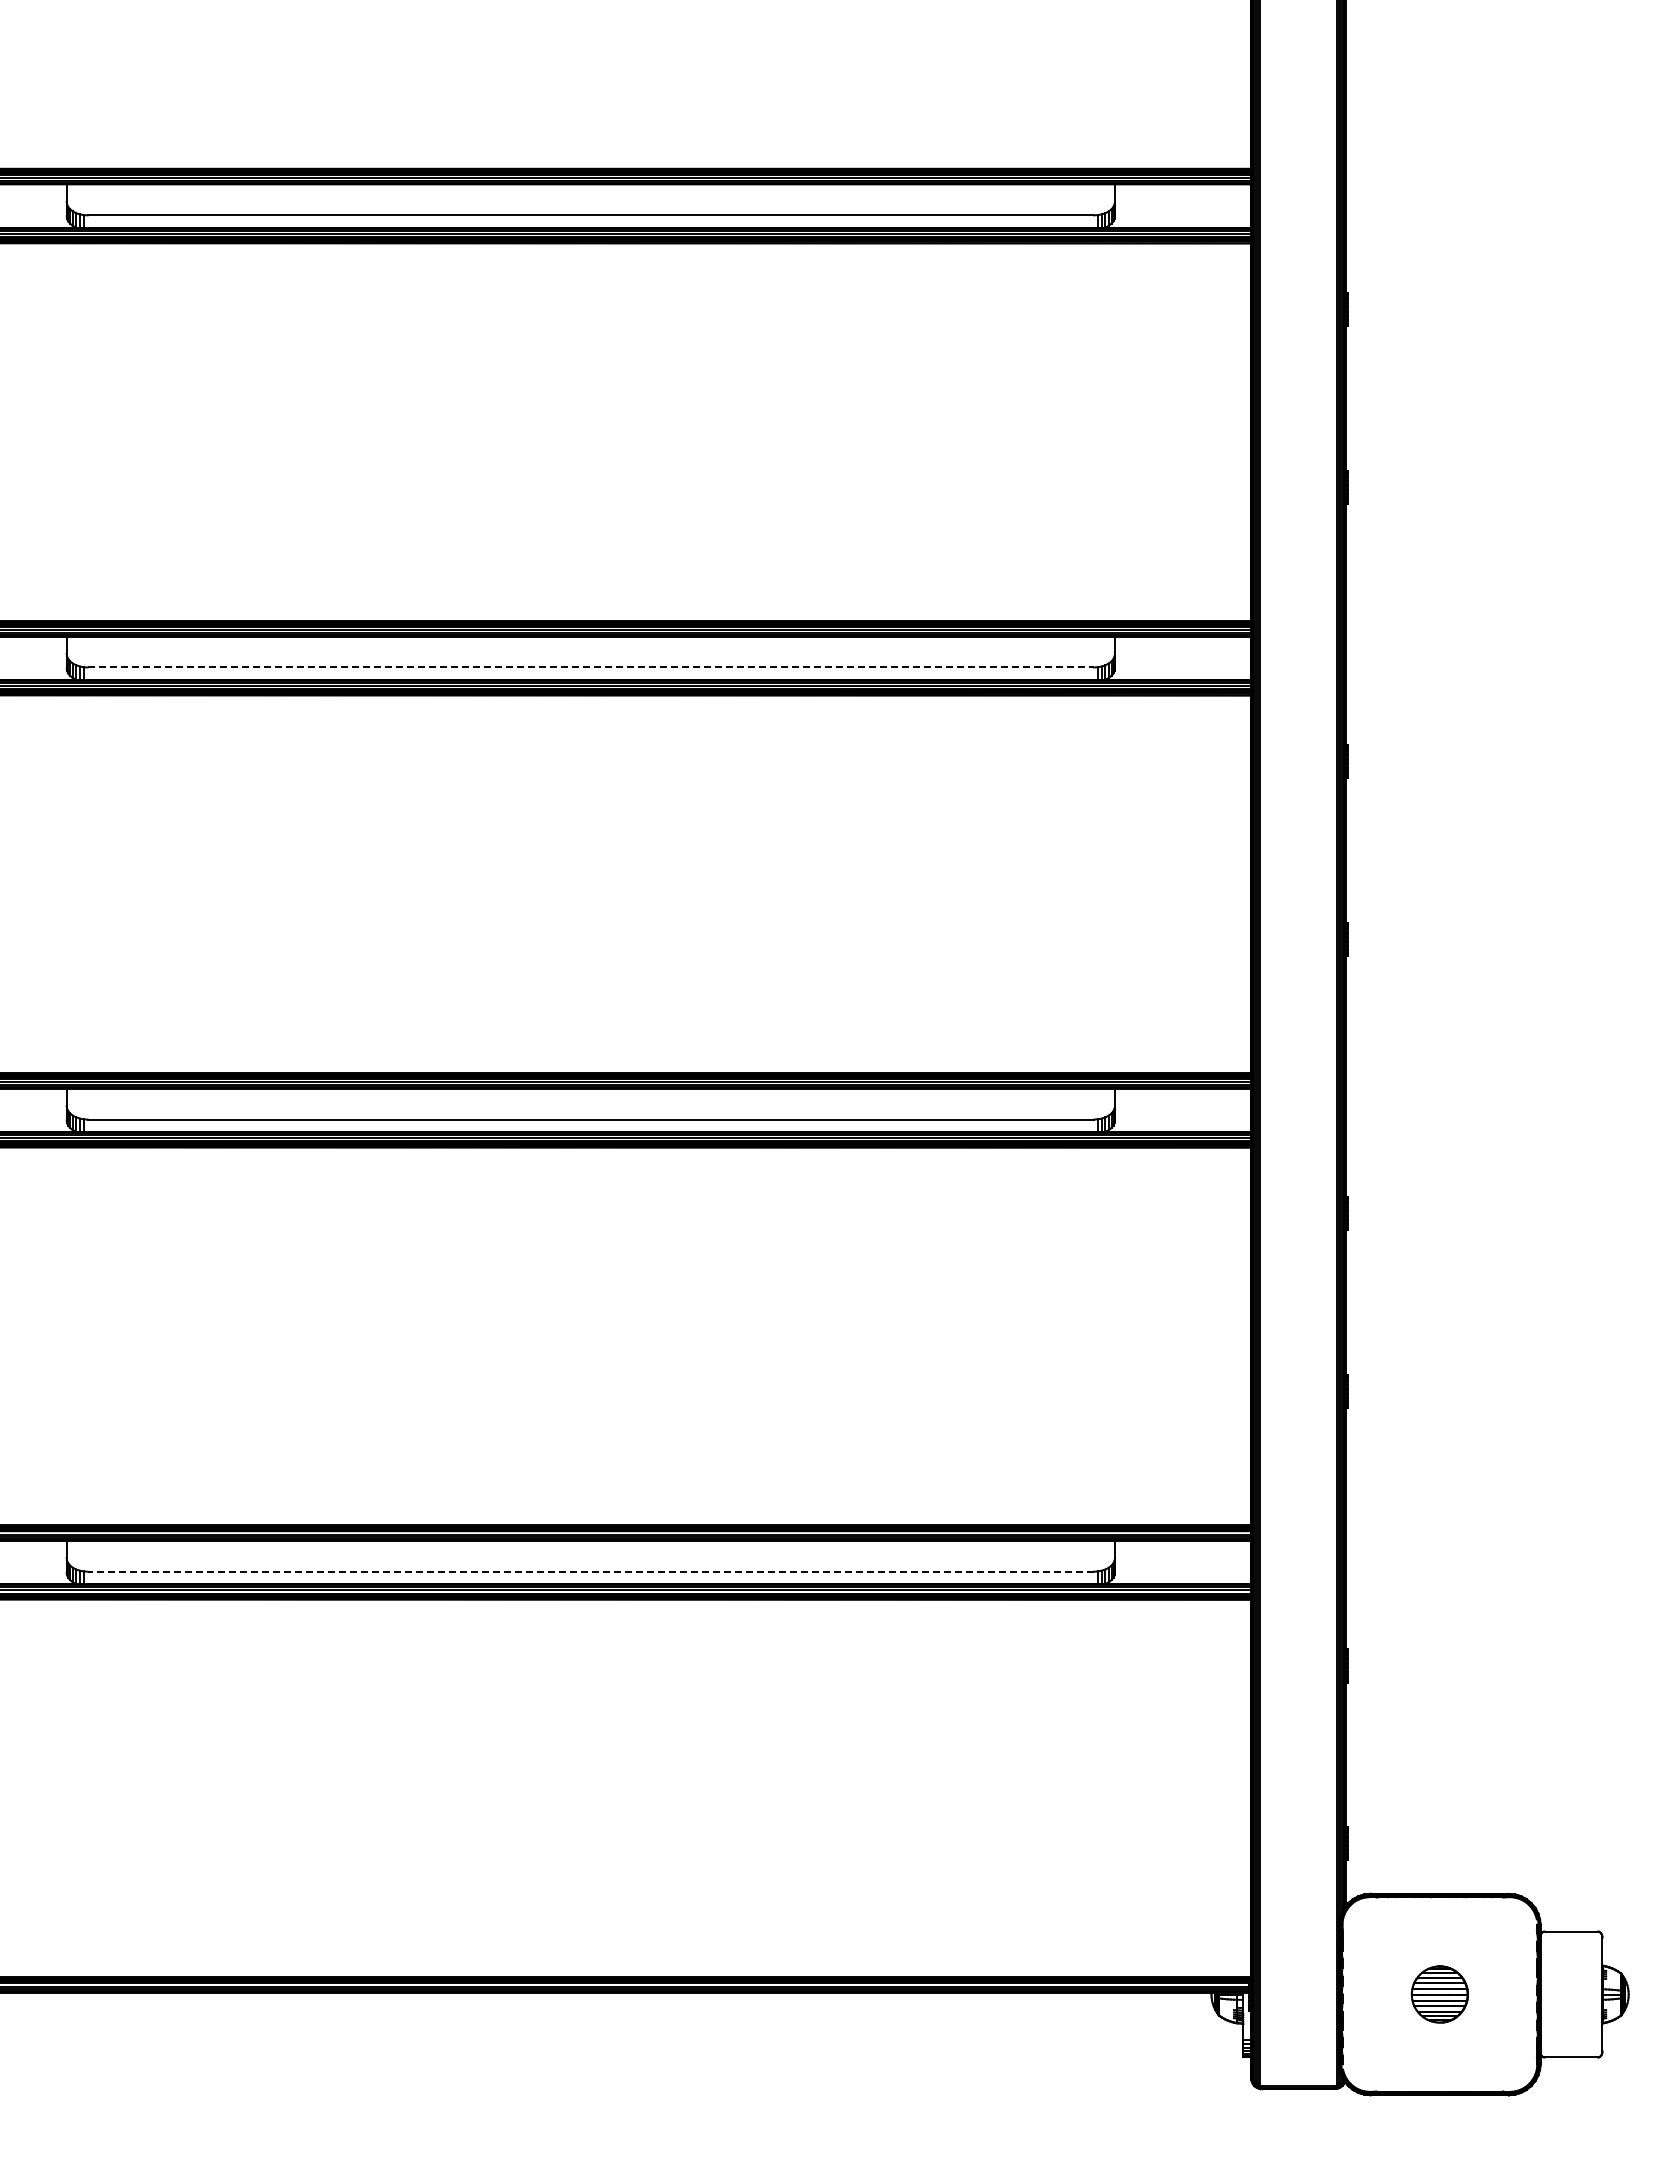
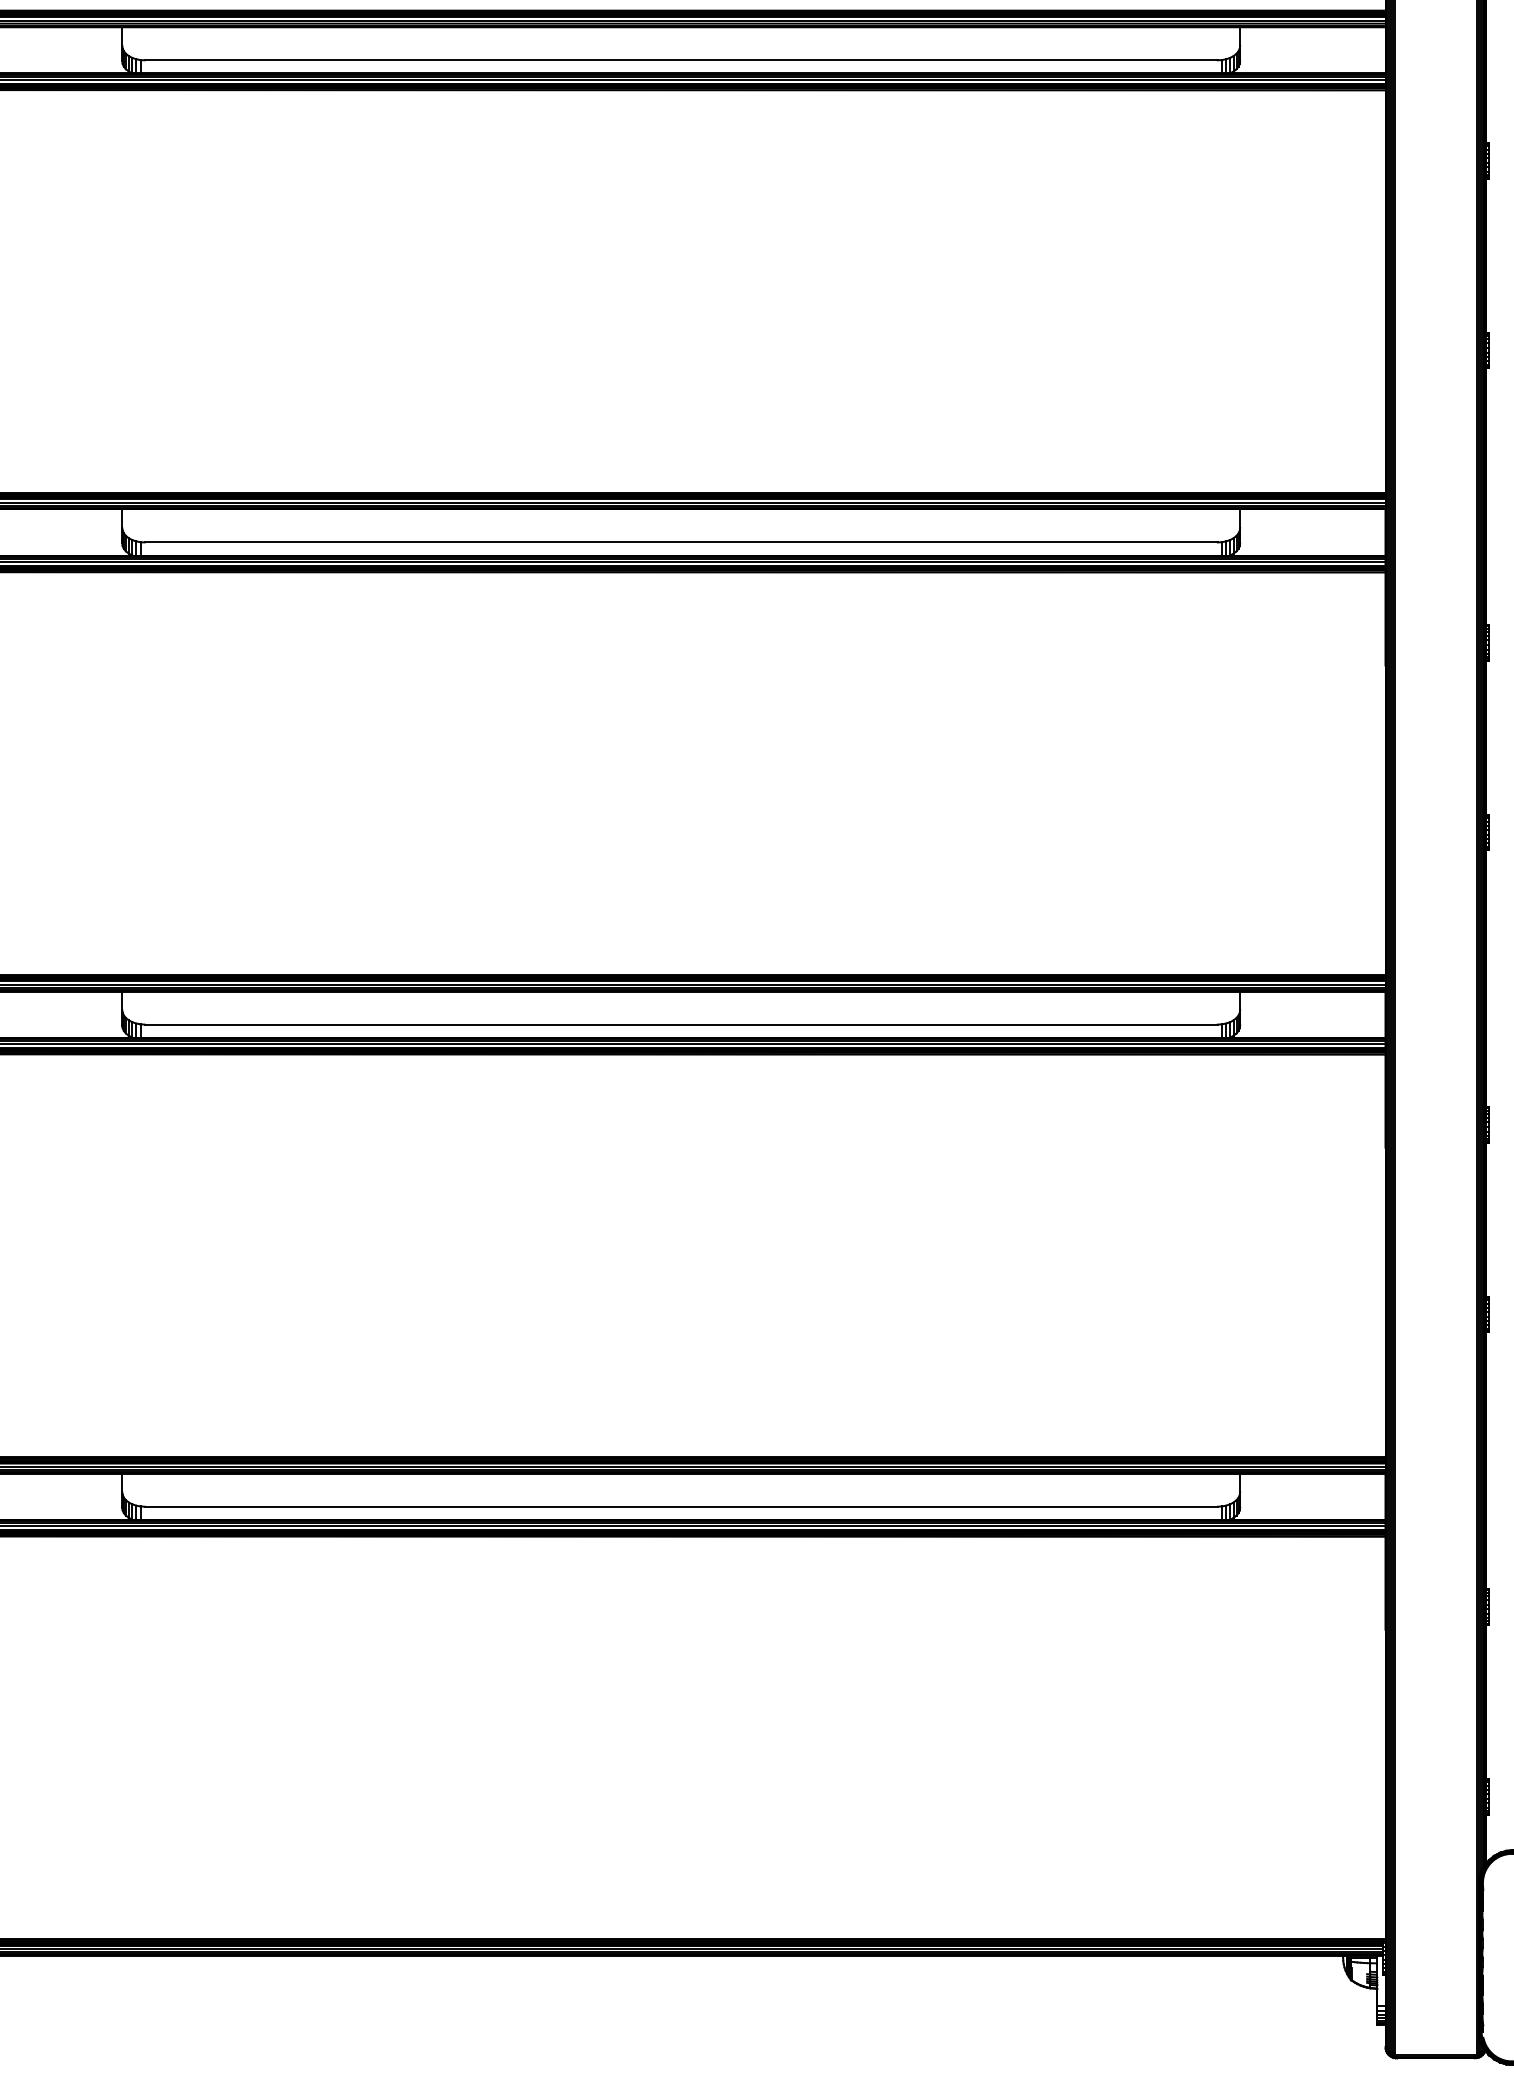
line: (591, 667) -> (681, 542), dashed -> solid
line: (590, 1571) -> (680, 1506), dashed -> solid

